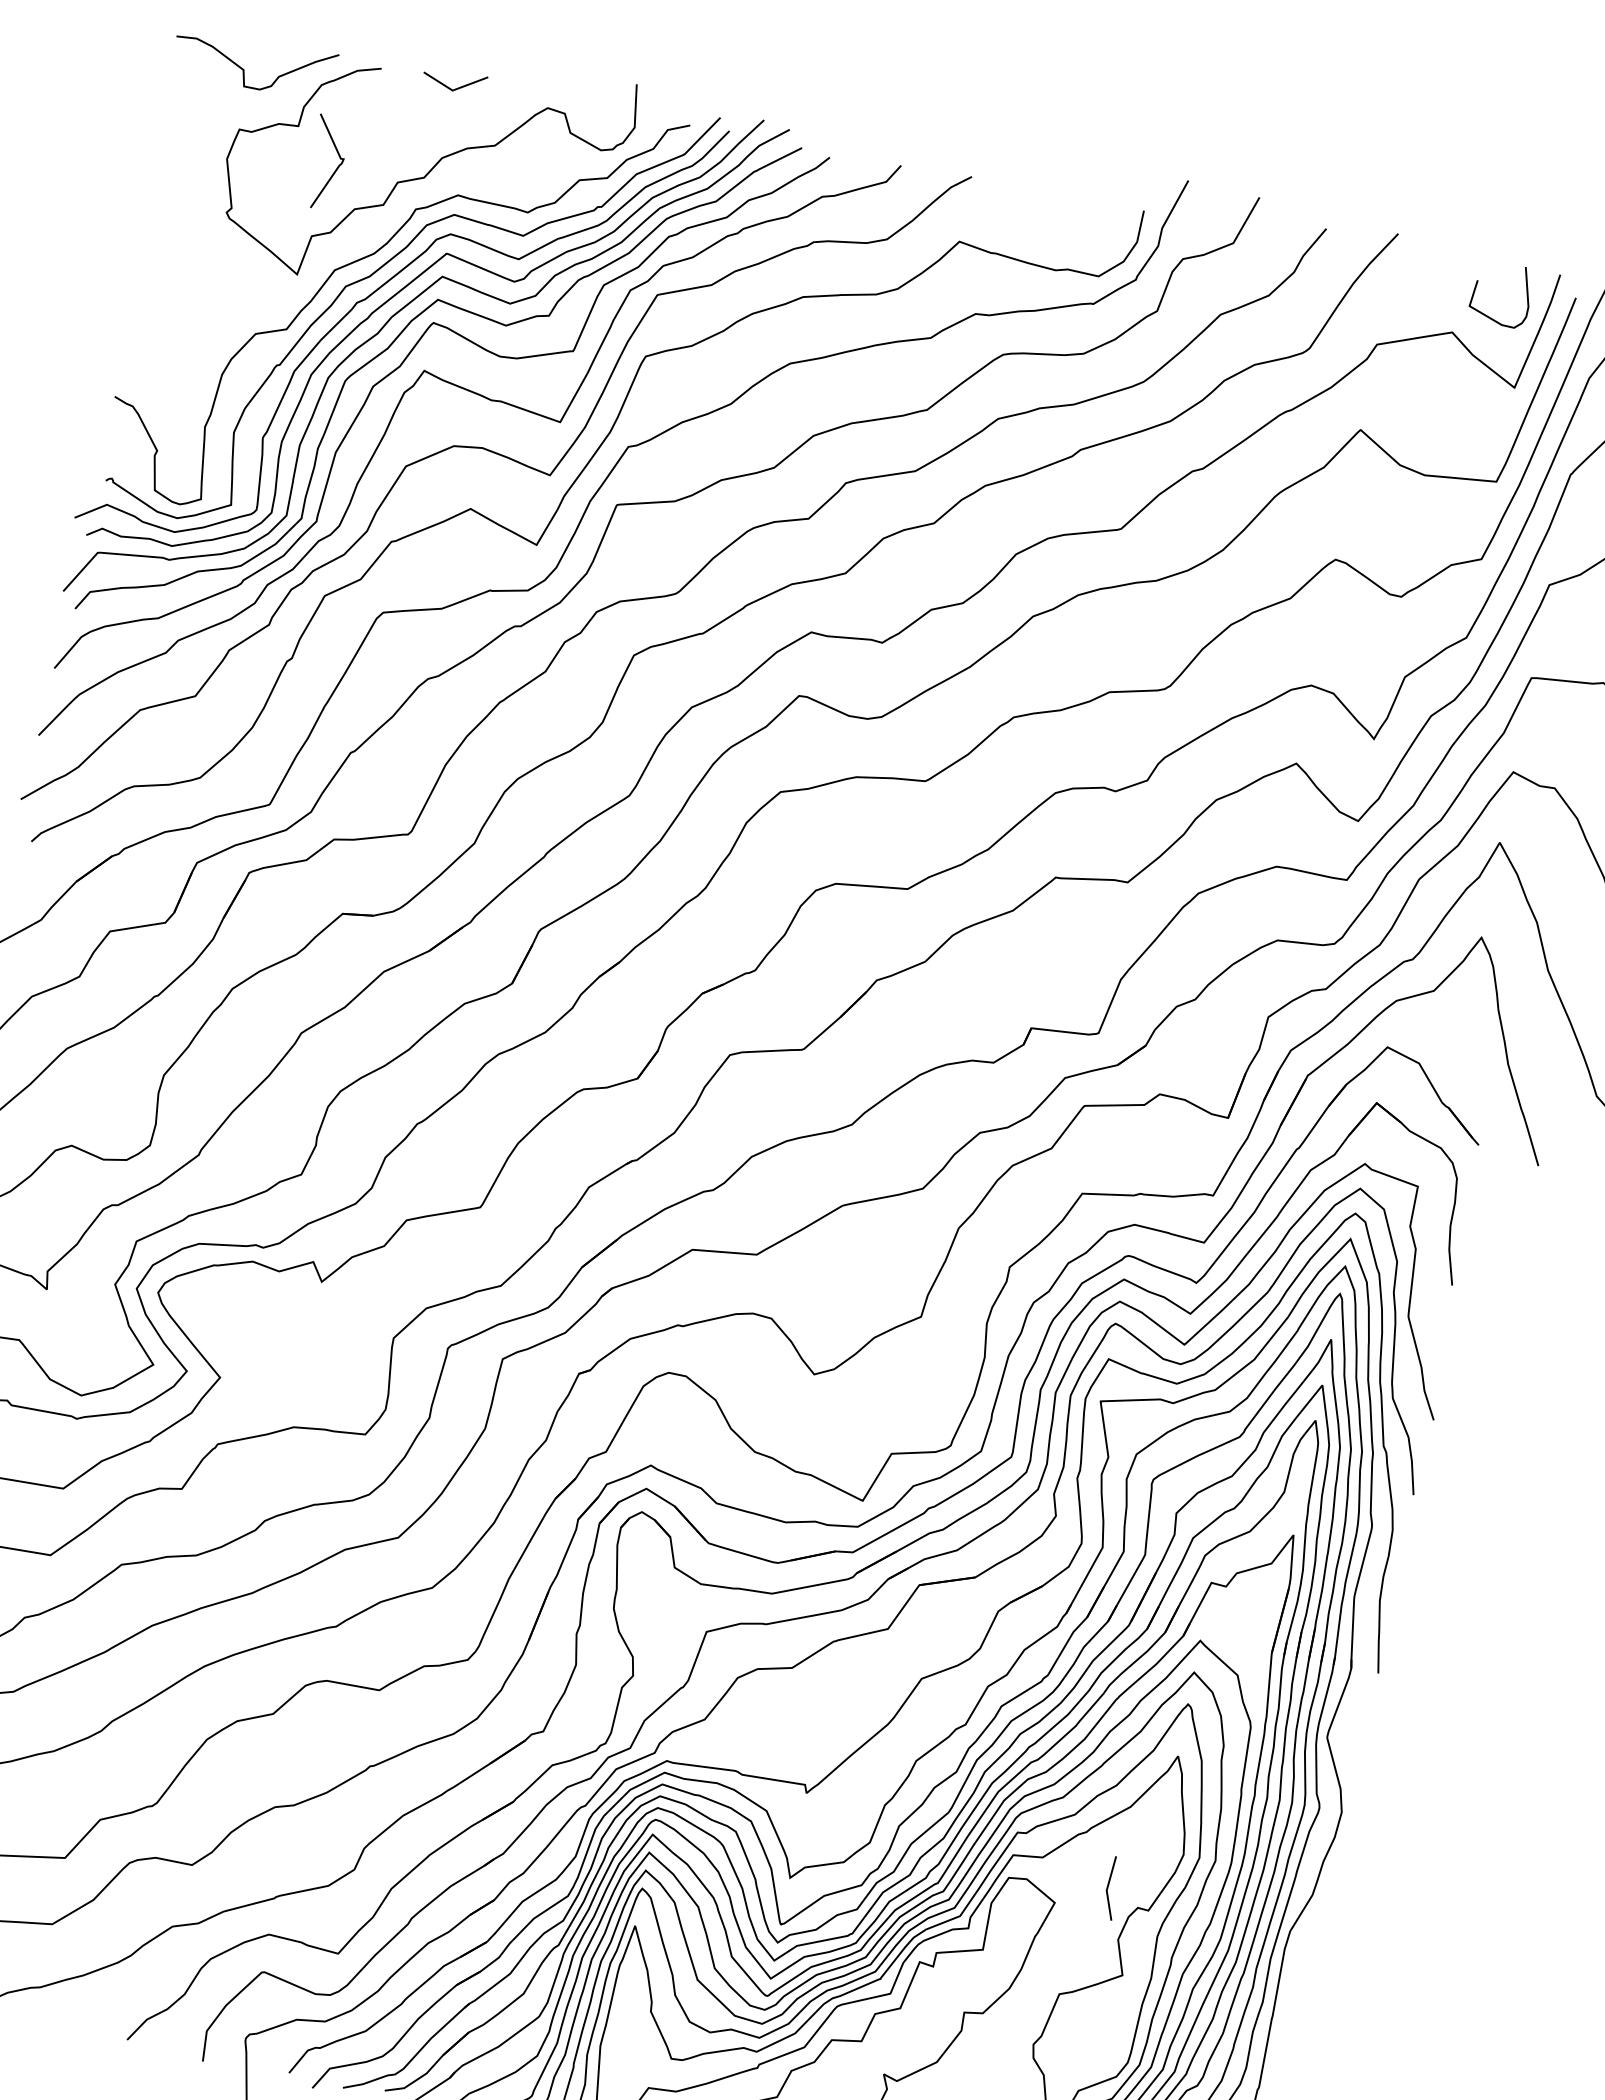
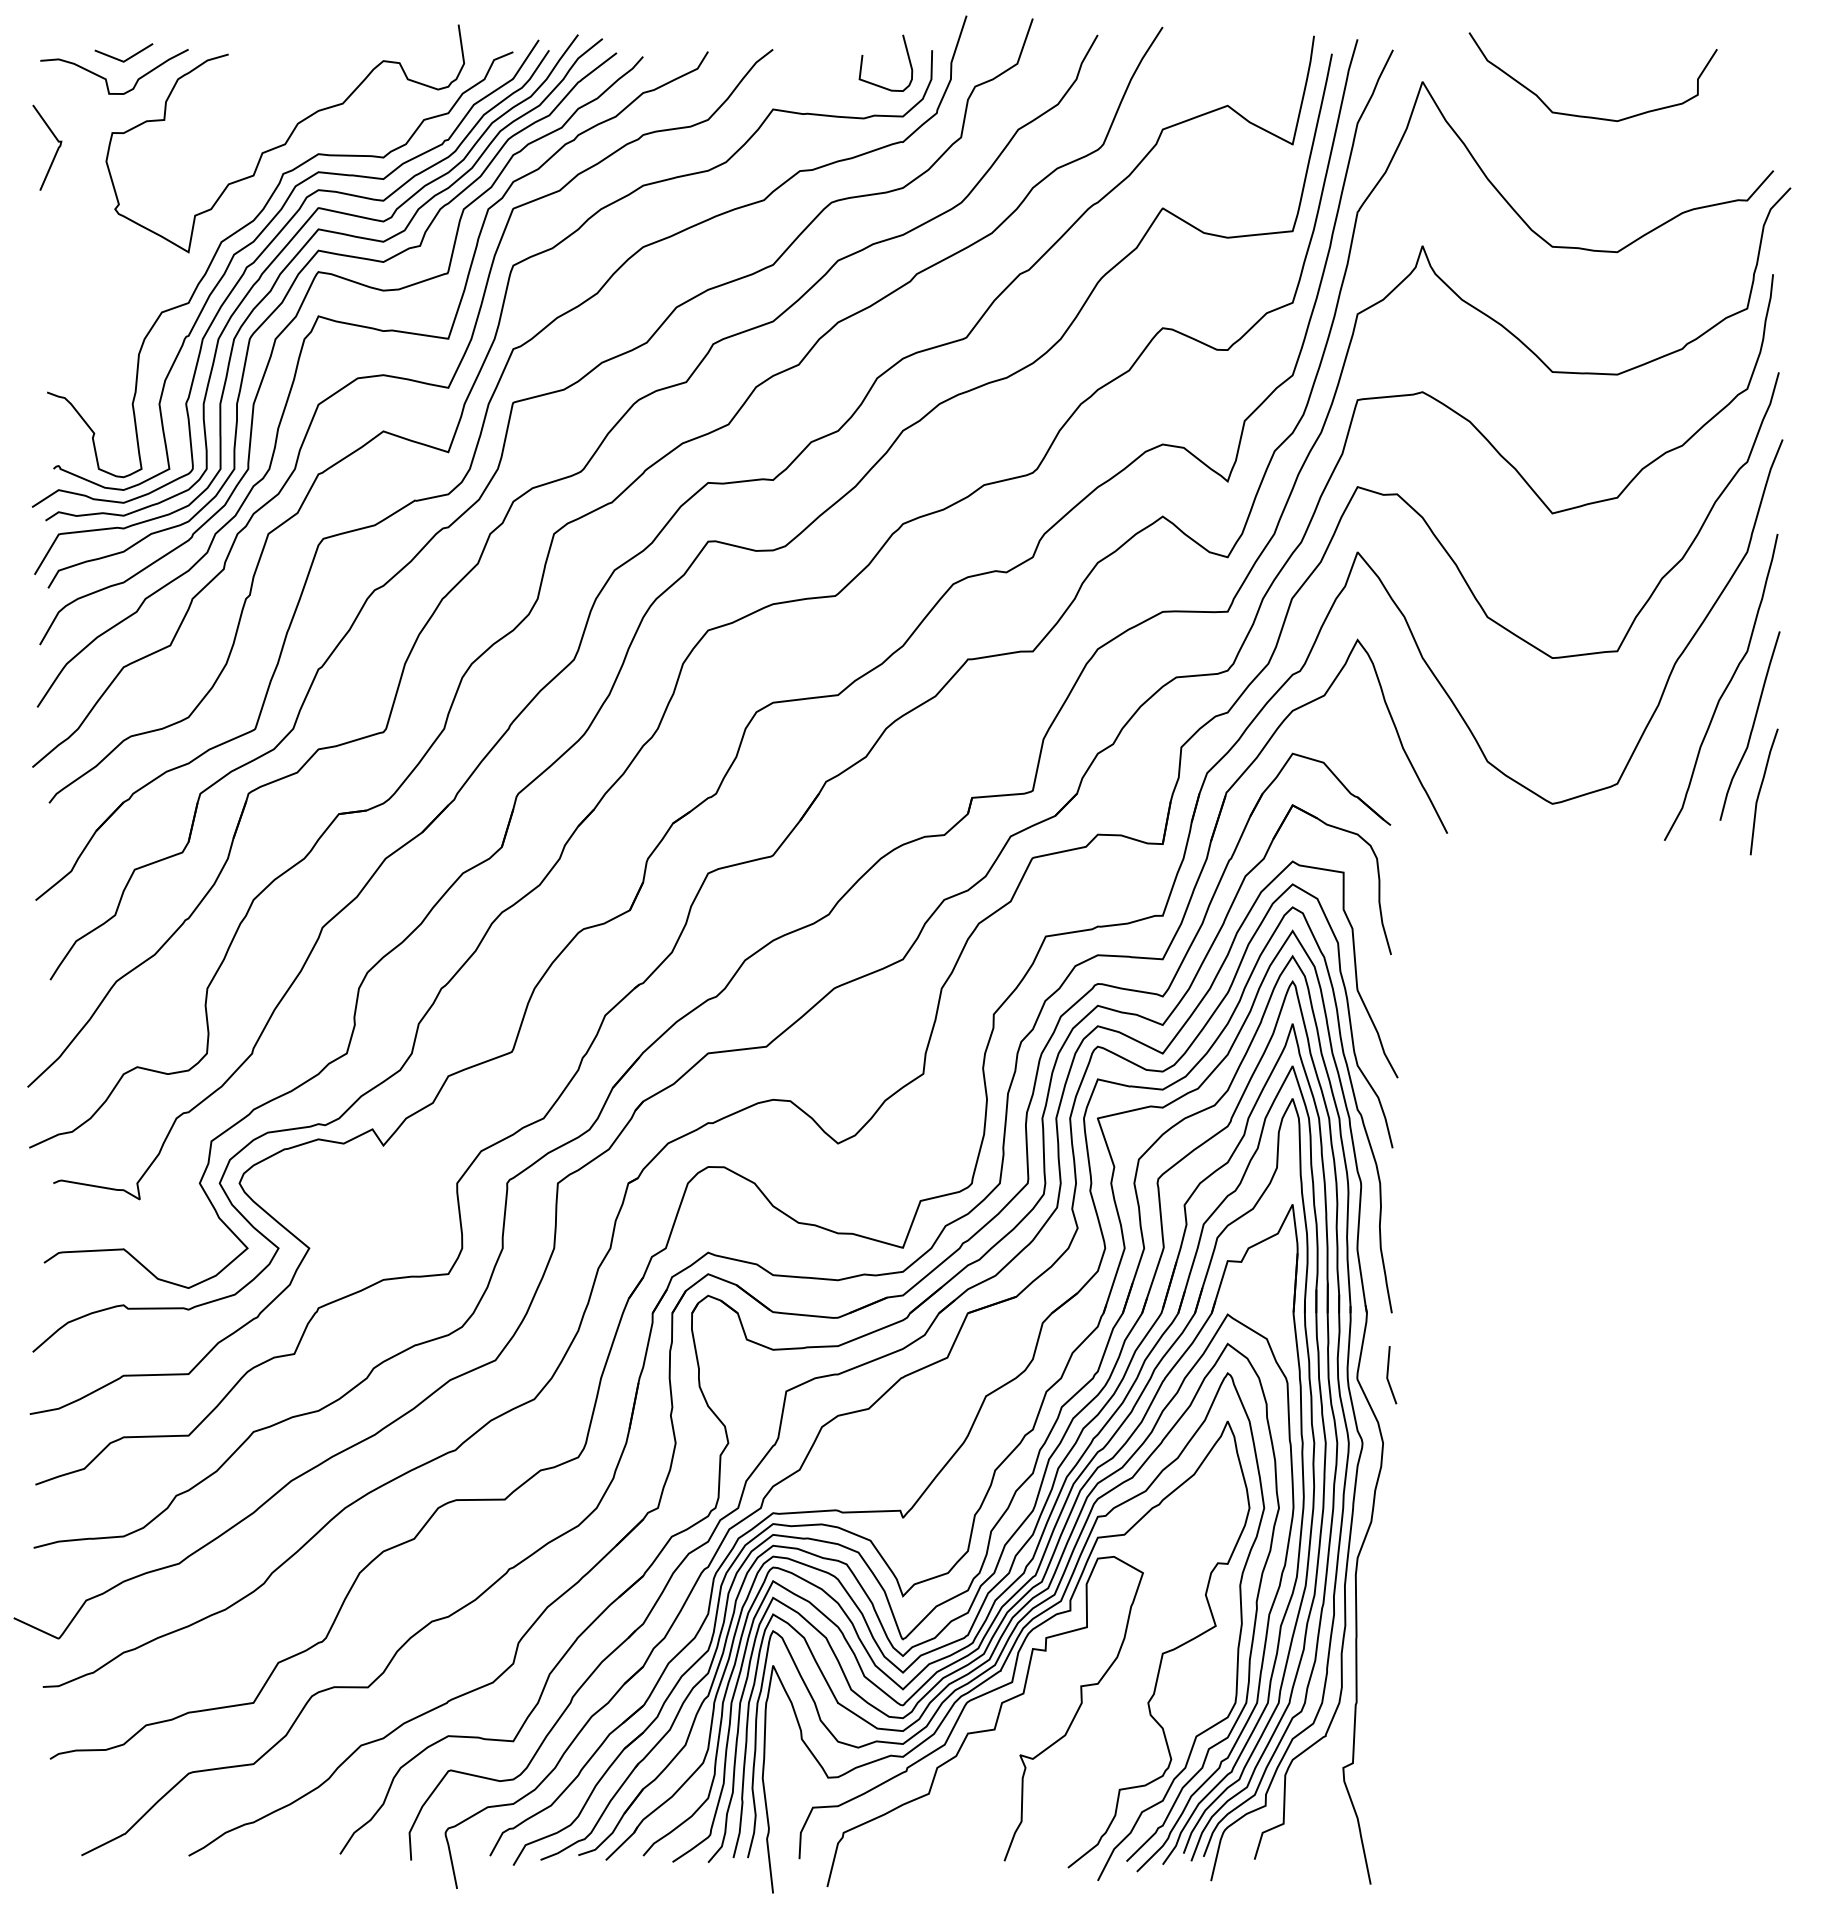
line: (458, 86) -> (128, 57), moved
curve: (335, 169) -> (55, 152), moved
curve: (1478, 283) -> (863, 57), moved
line: (1108, 1887) -> (1388, 1375), moved

